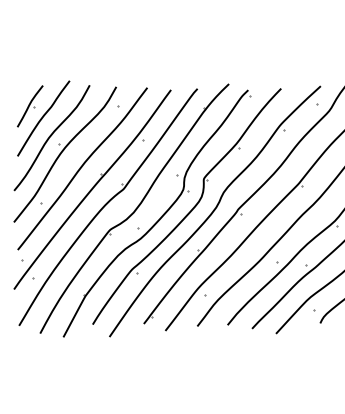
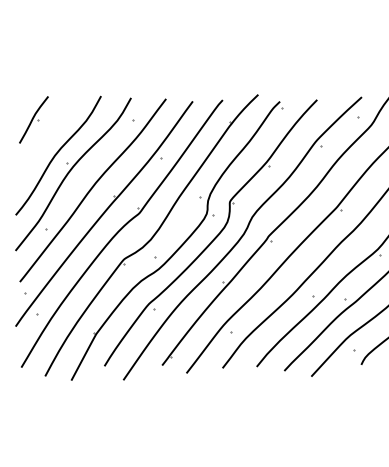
curve: (43, 117) -> (48, 132), removed

